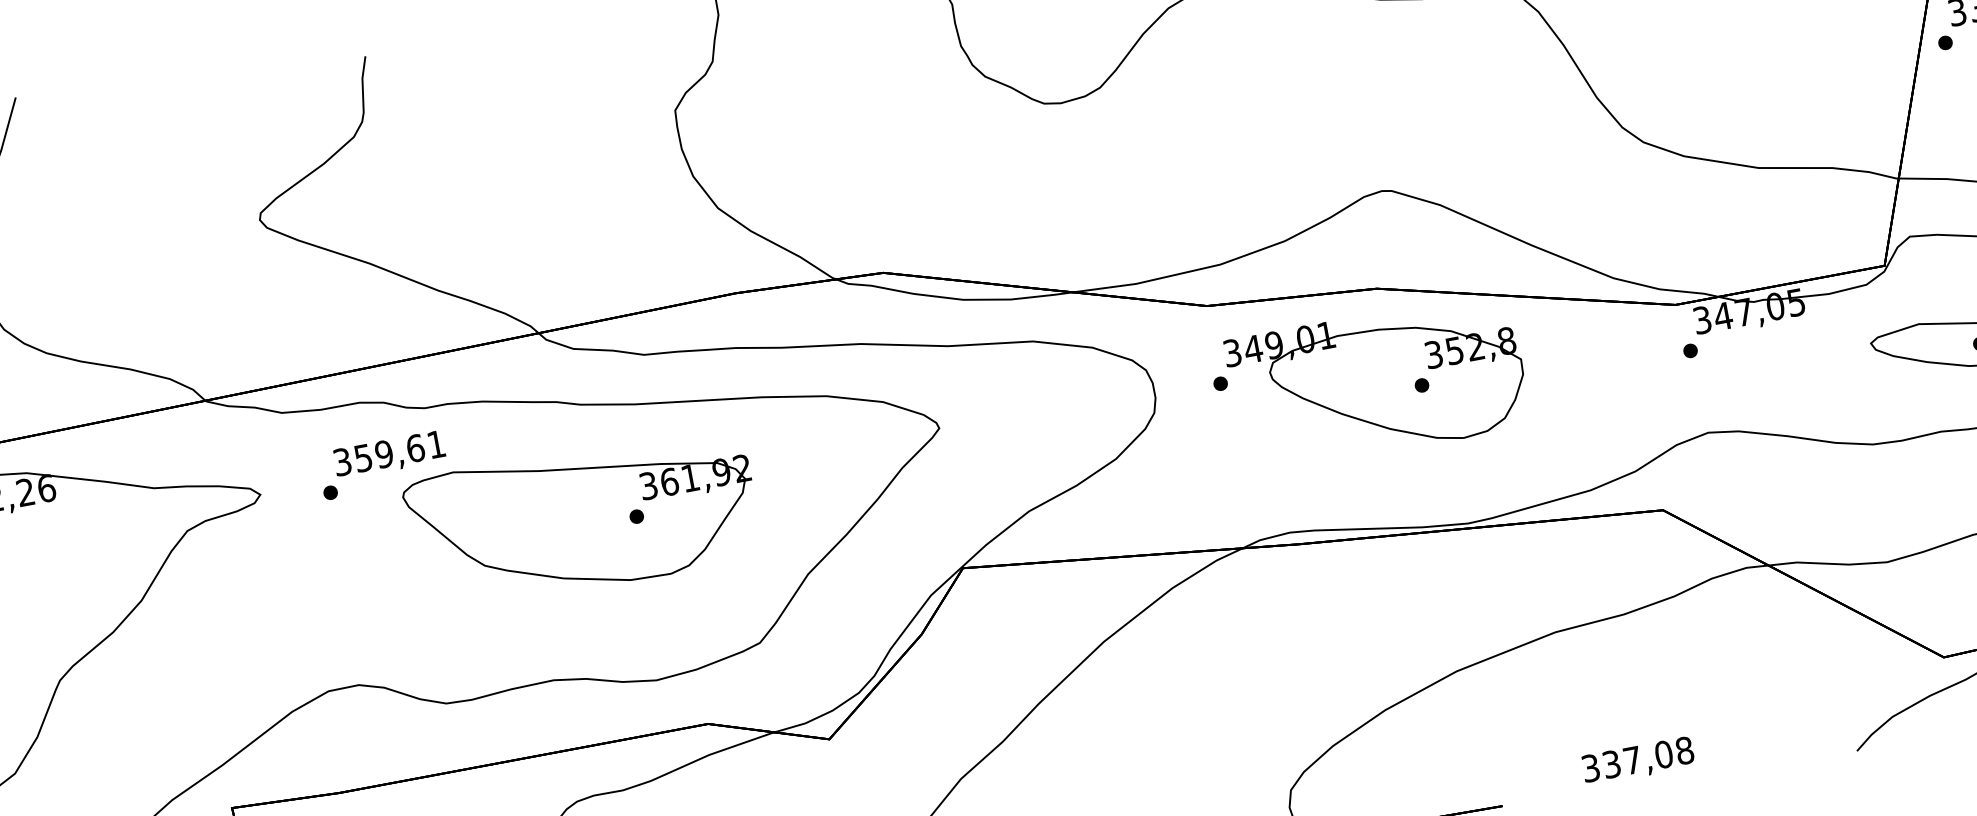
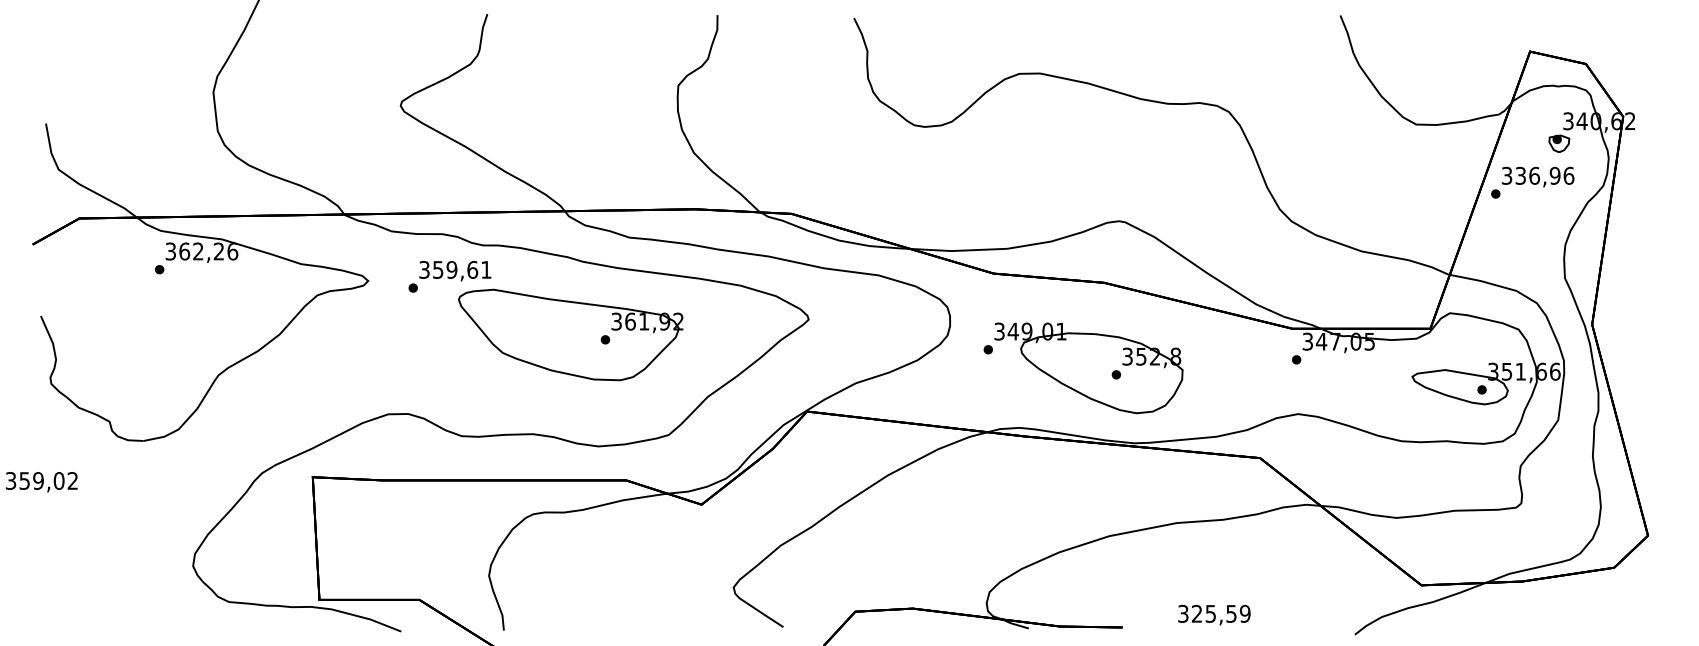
part: (1370, 385) -> (1083, 368), moved
text: (1648, 756) -> (1221, 613), 337,08 -> 325,59

